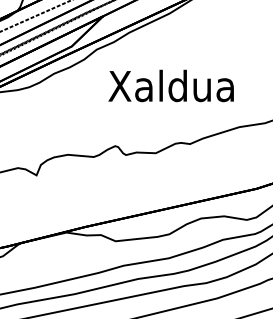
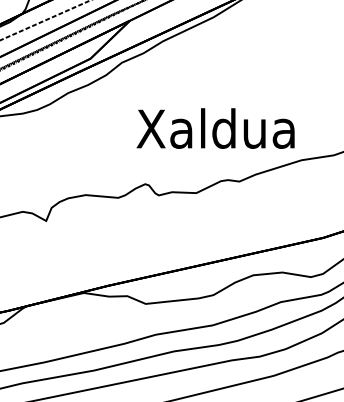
text: (170, 85) -> (214, 127), moved

